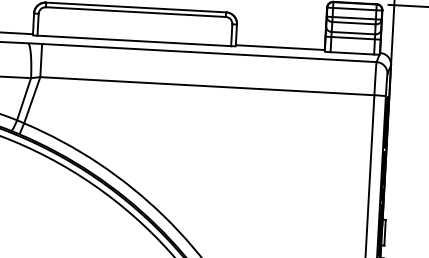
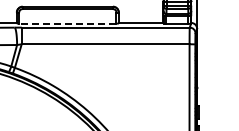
line: (133, 40) -> (67, 23), solid -> dashed

